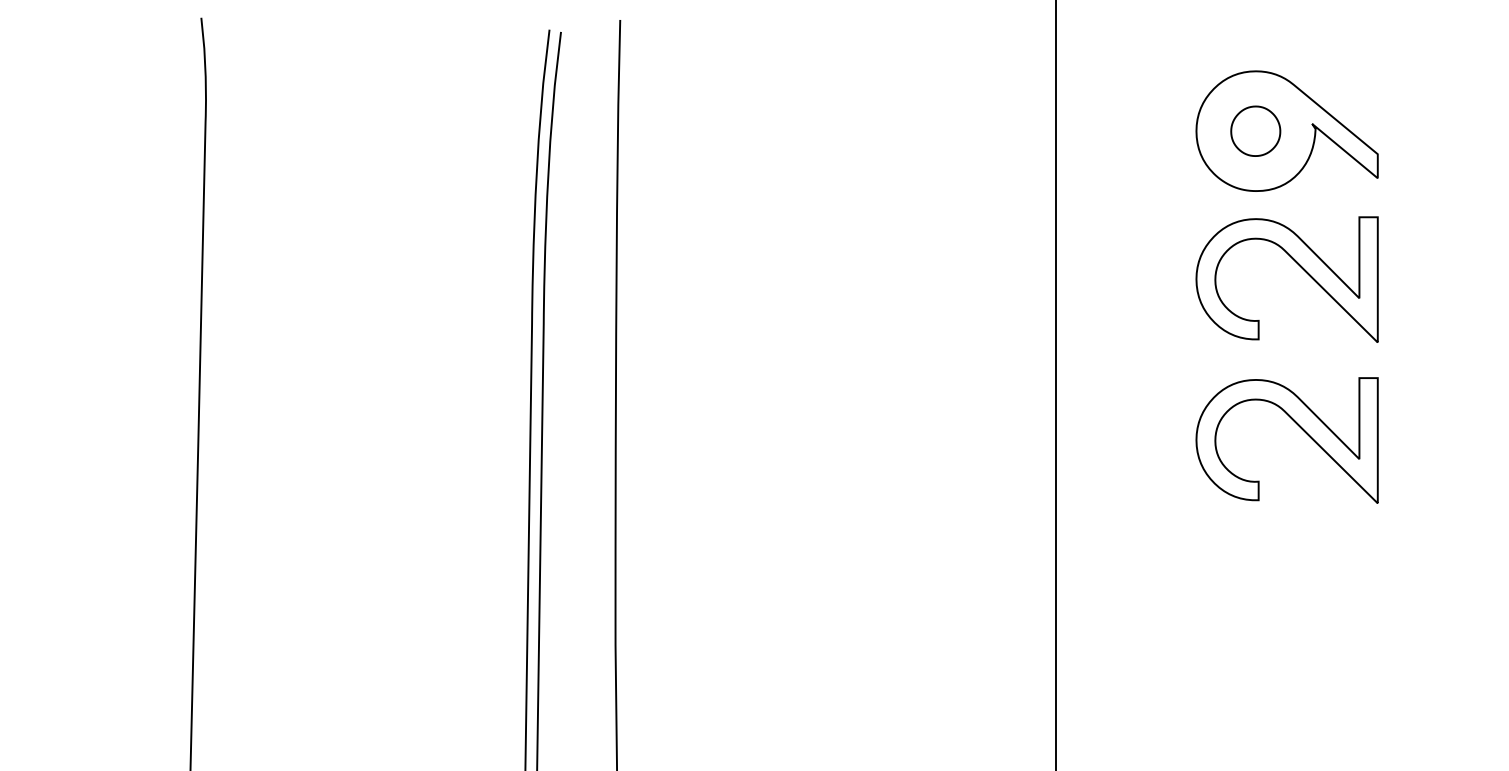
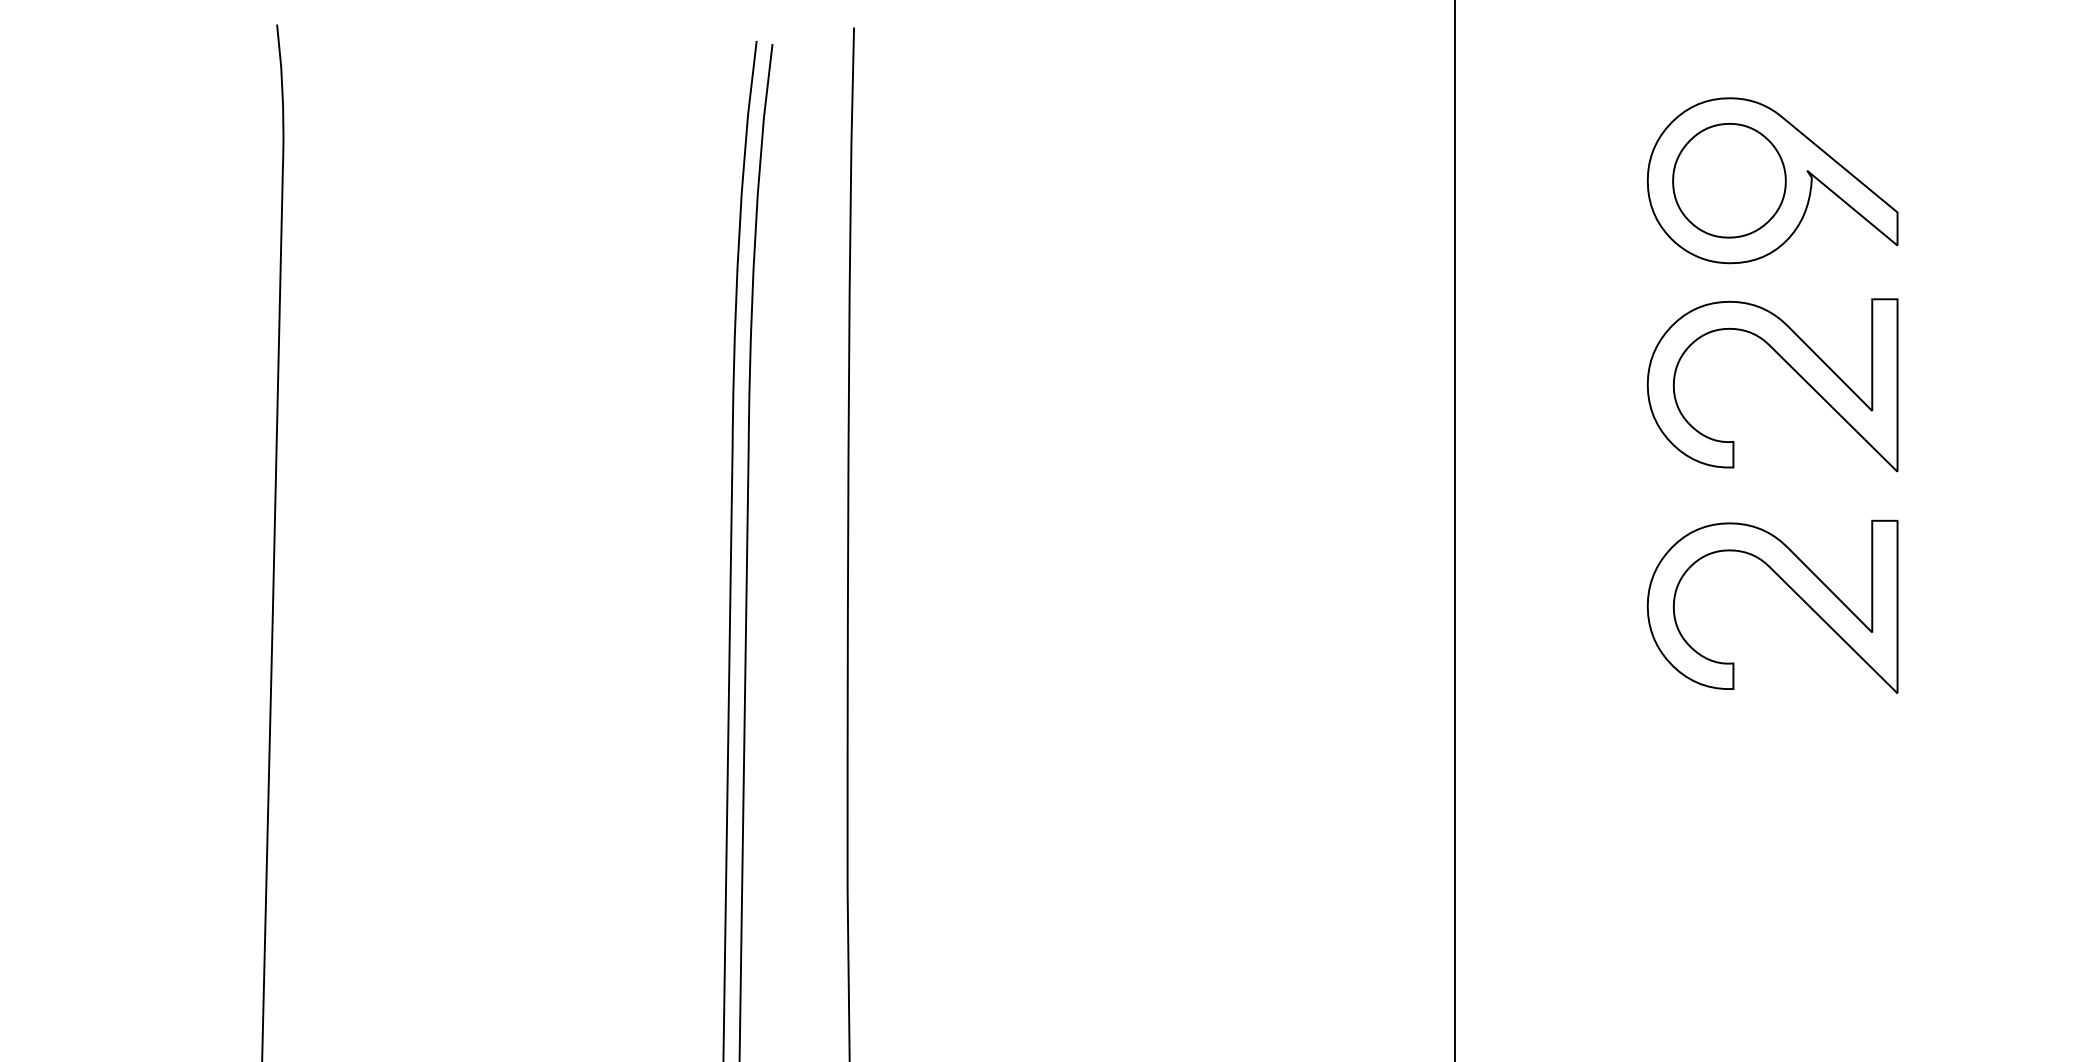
part: (1255, 131) -> (1729, 180), size x1.67

